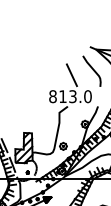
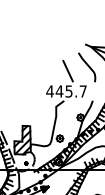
text: (70, 96) -> (66, 91), 813.0 -> 445.7

